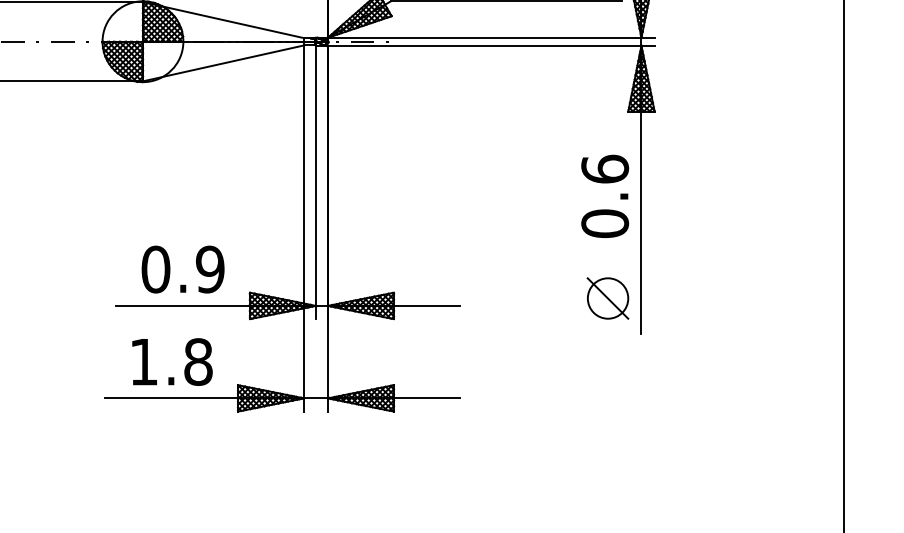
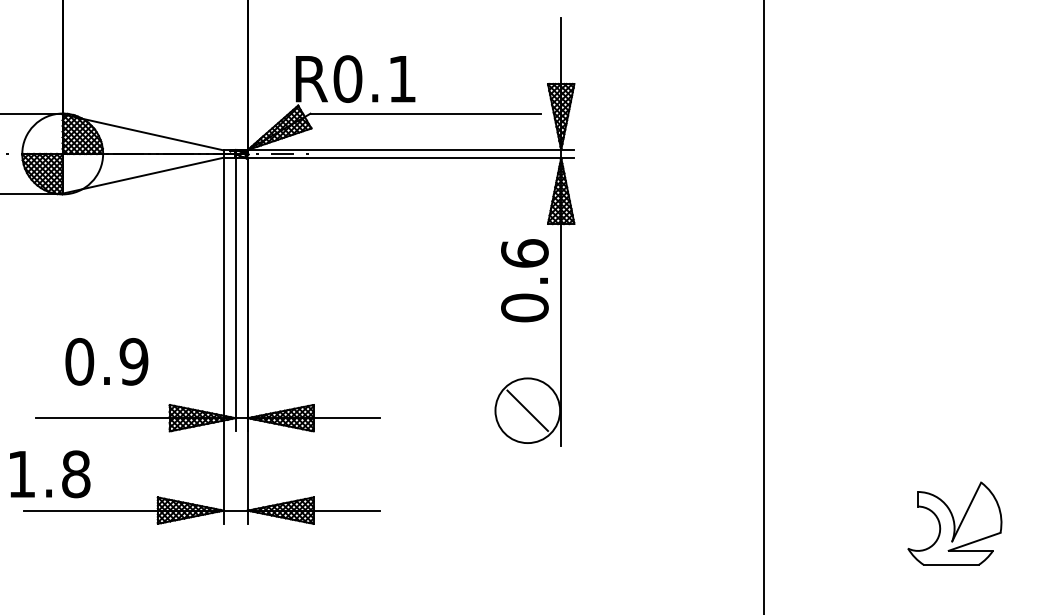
text: (604, 196) -> (524, 280), moved
text: (182, 269) -> (106, 361), moved
circle: (607, 298) -> (527, 410), size x1.6
text: (172, 362) -> (50, 474), moved

